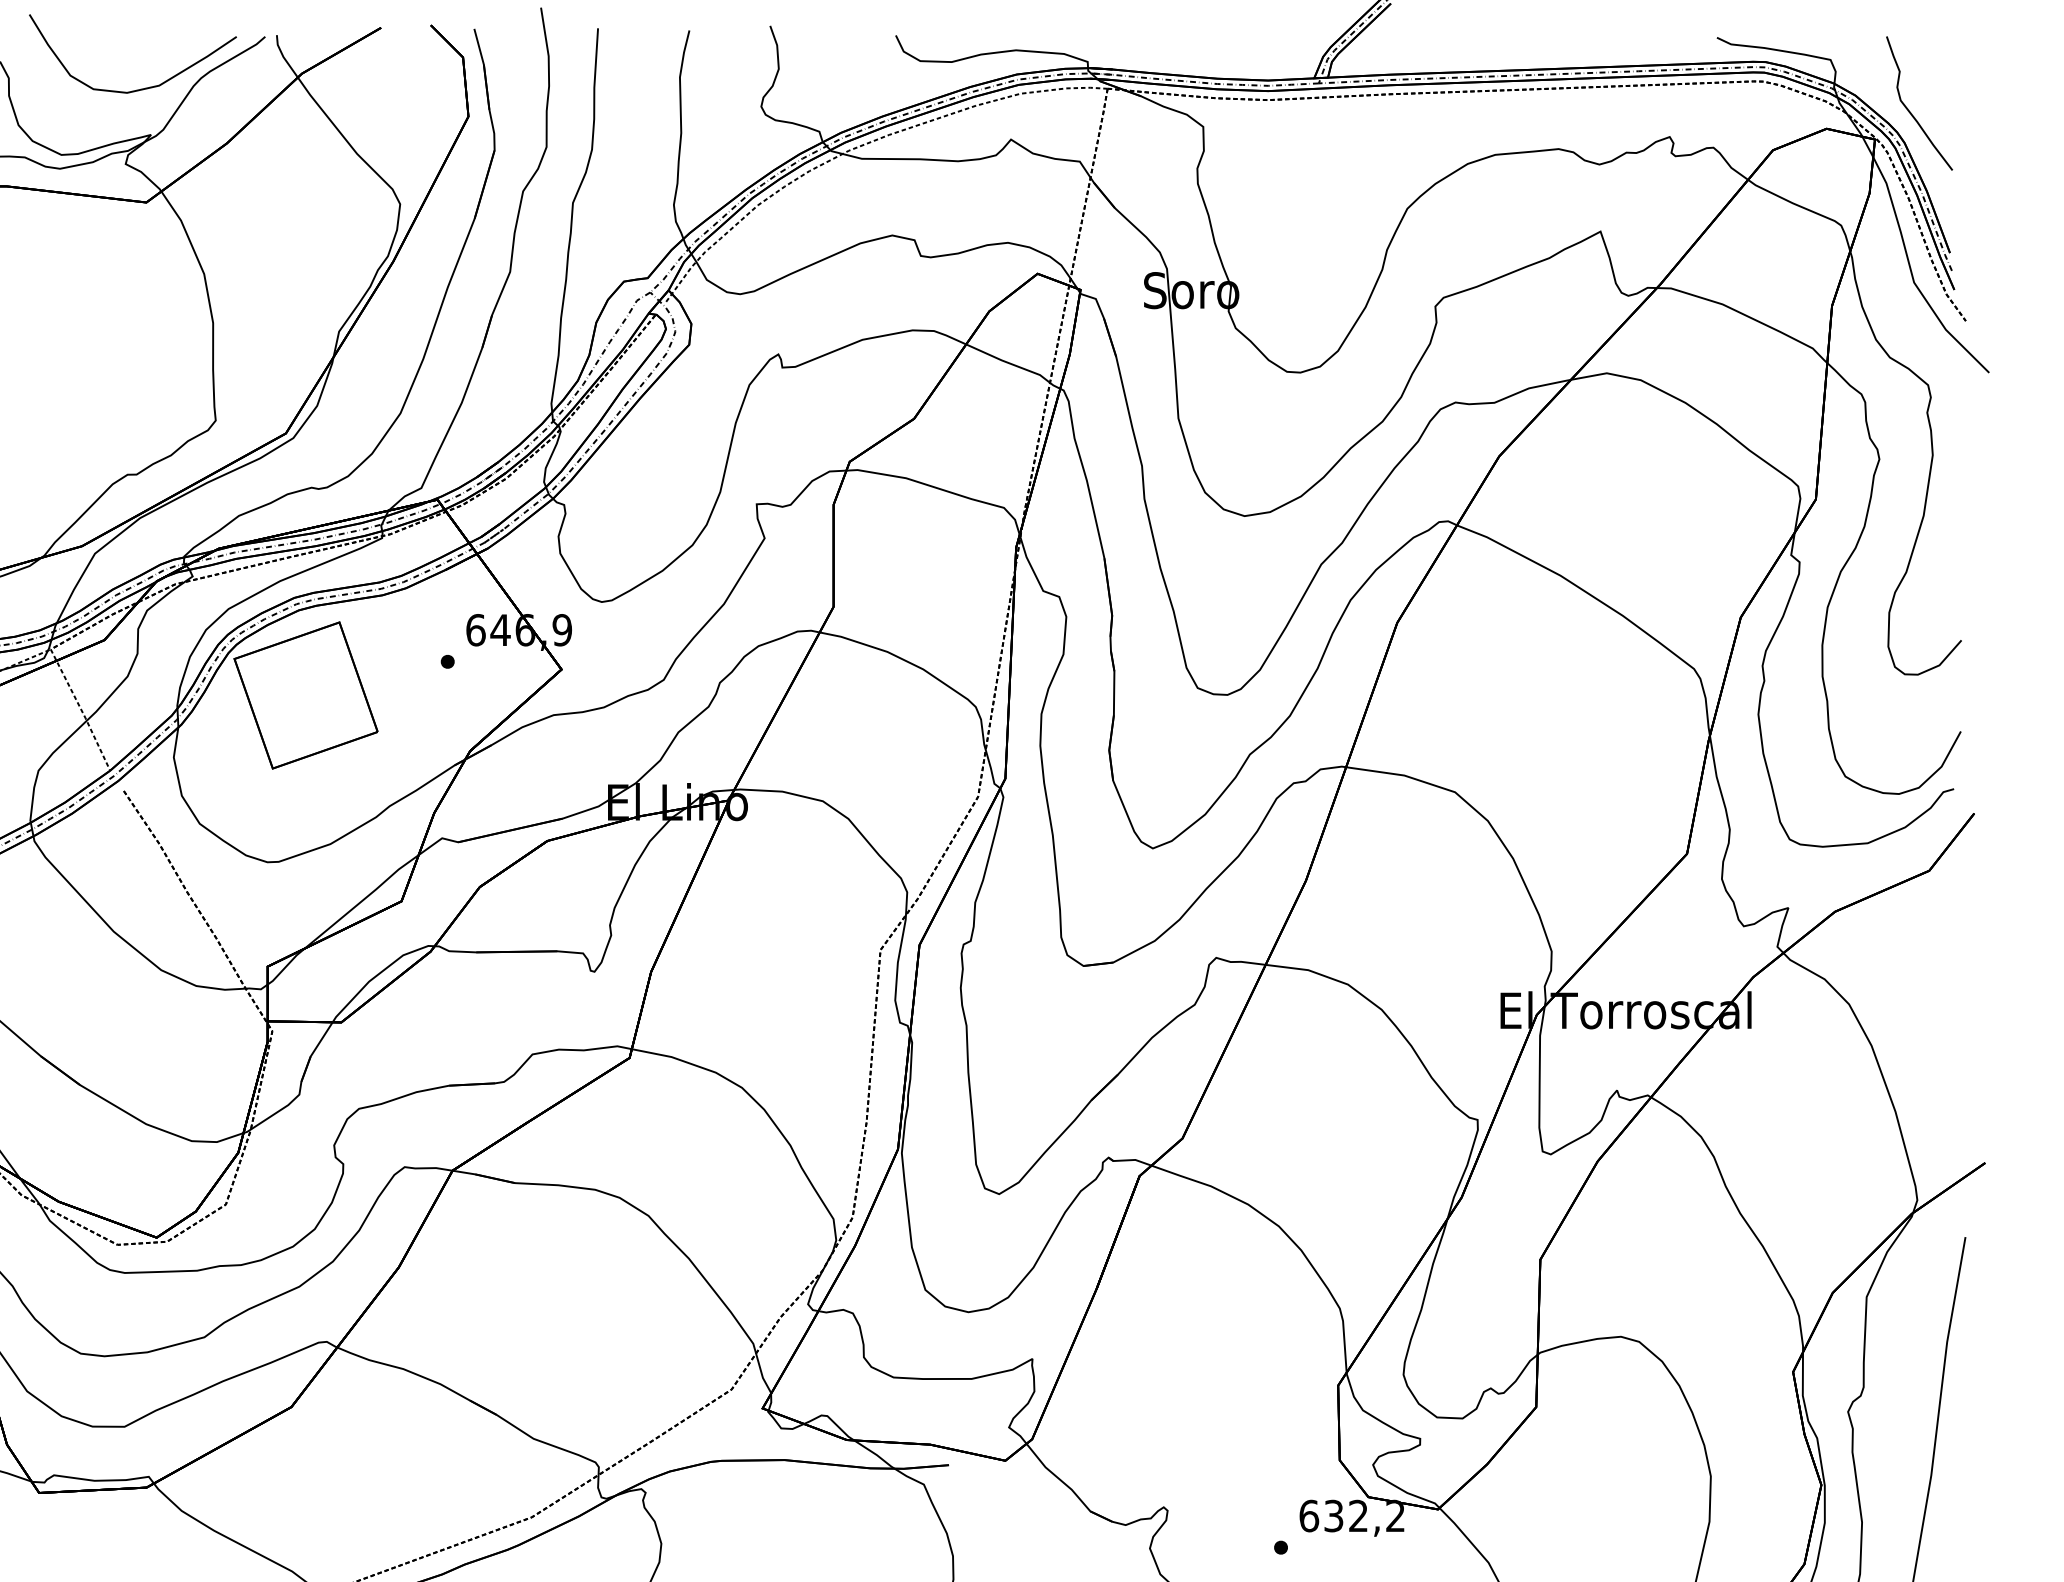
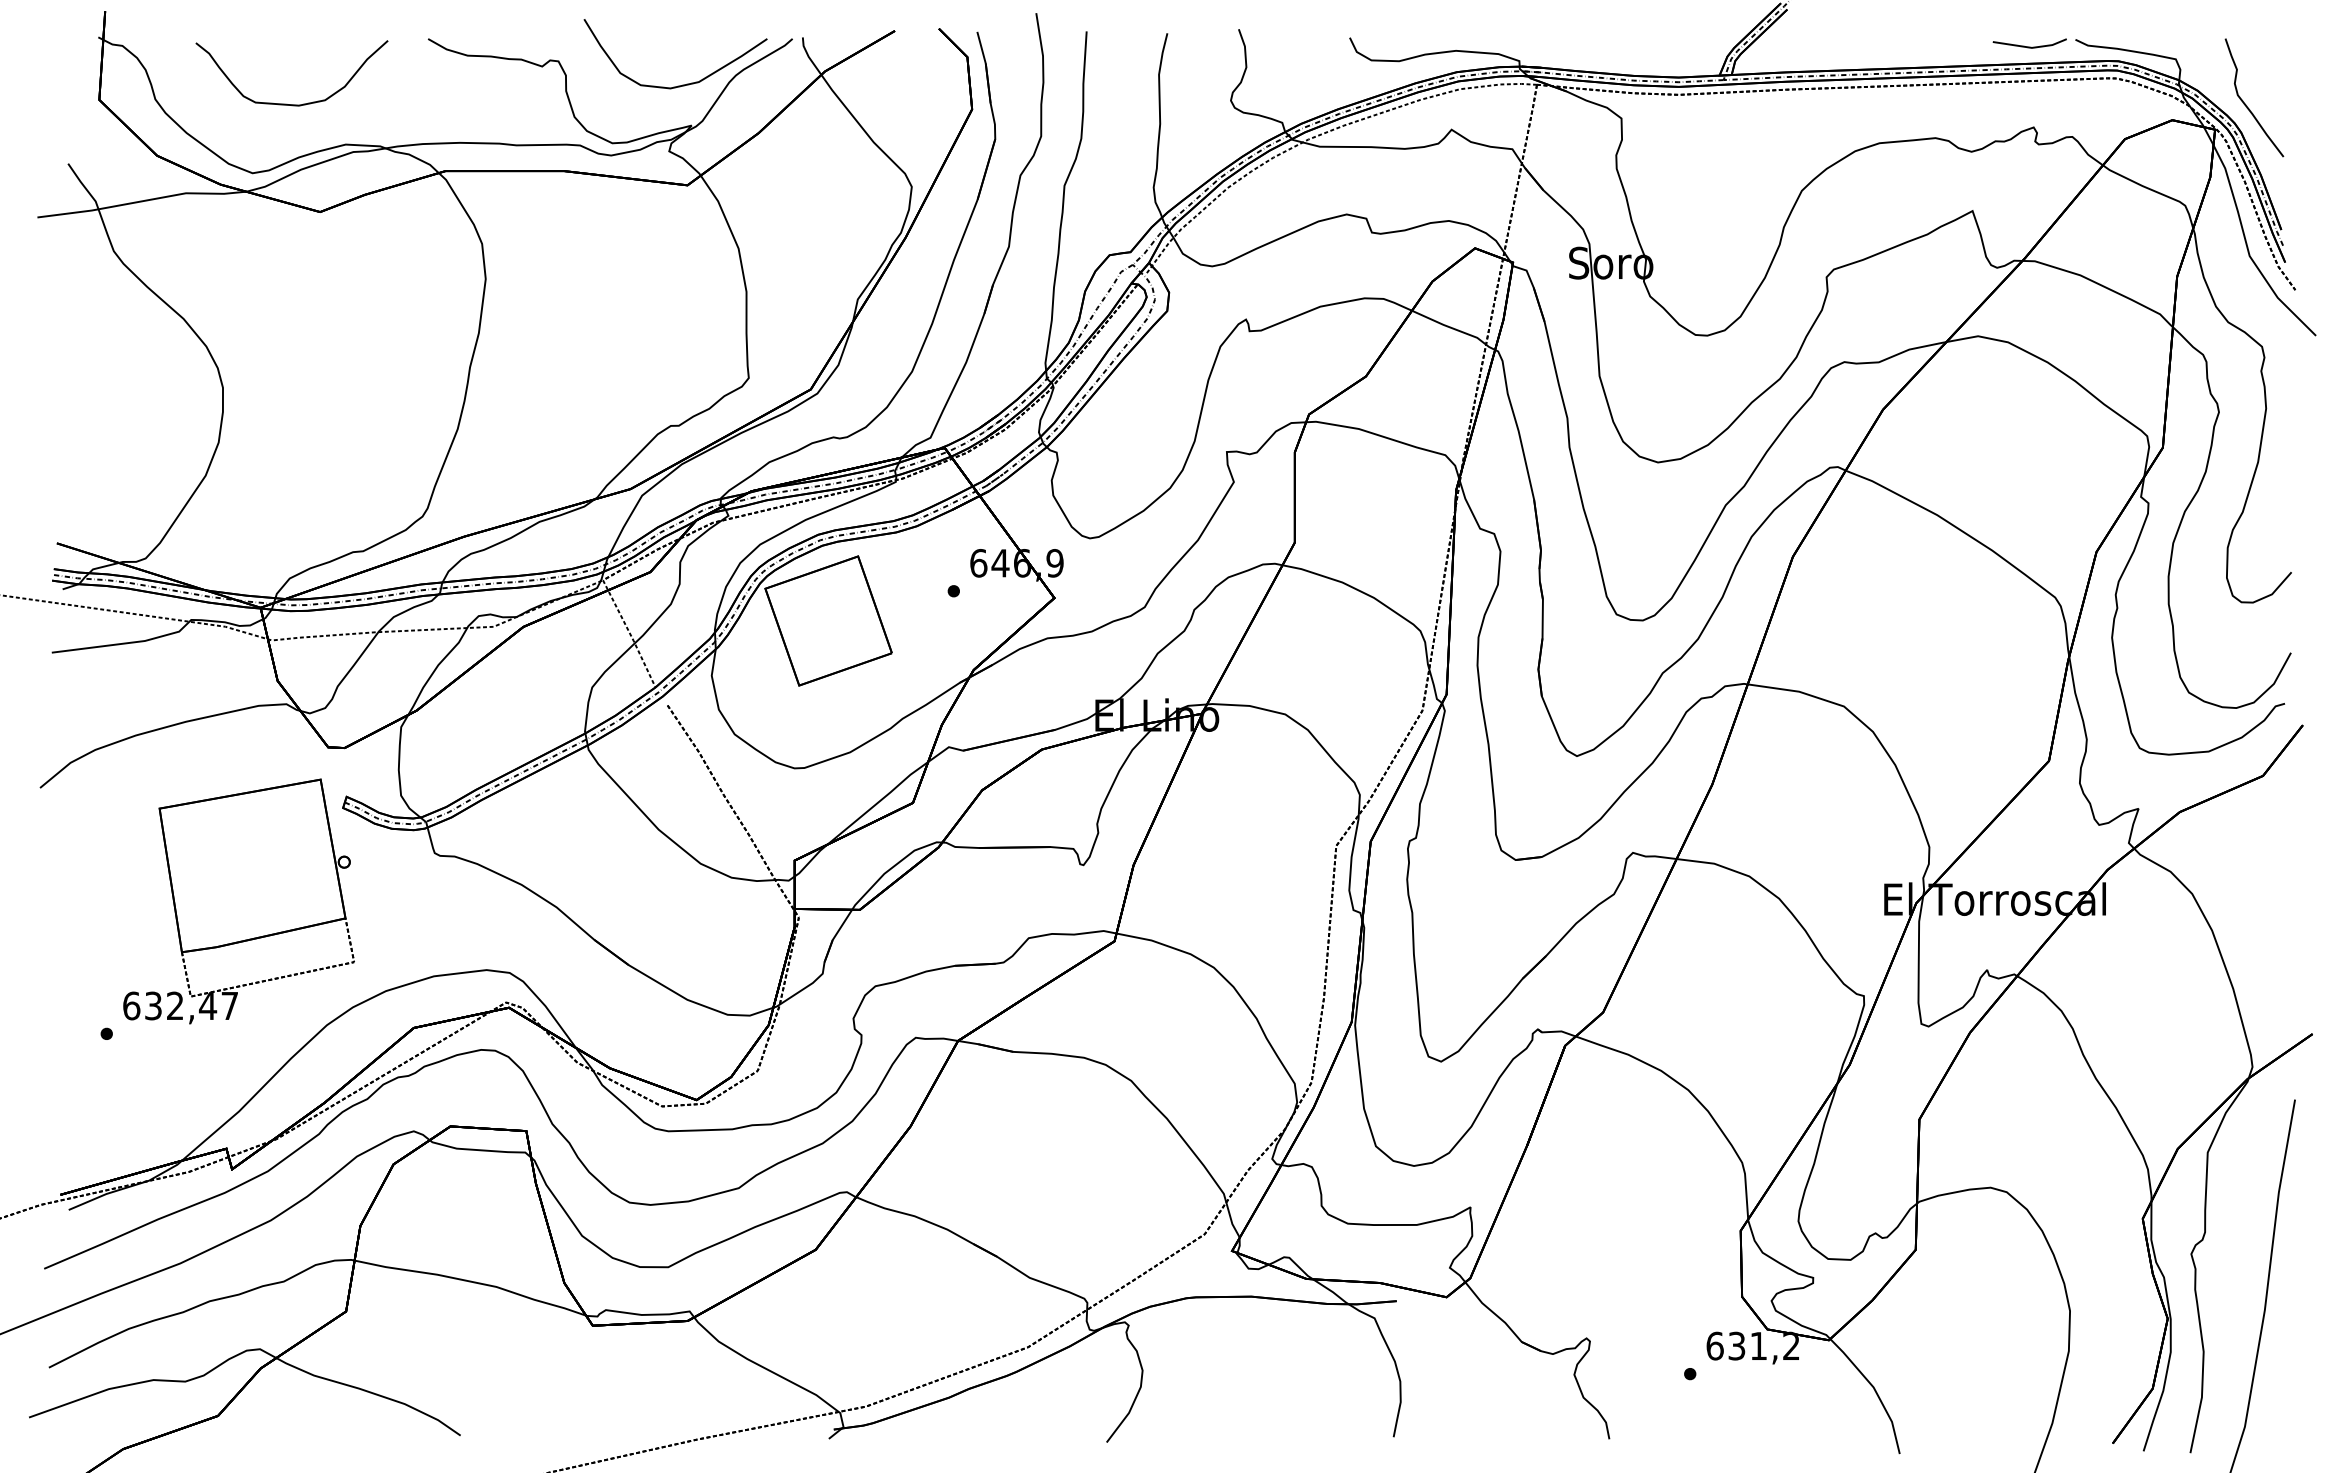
line: (1664, 45) -> (2029, 46), added
text: (1358, 1515) -> (1758, 1345), 632,2 -> 631,2

